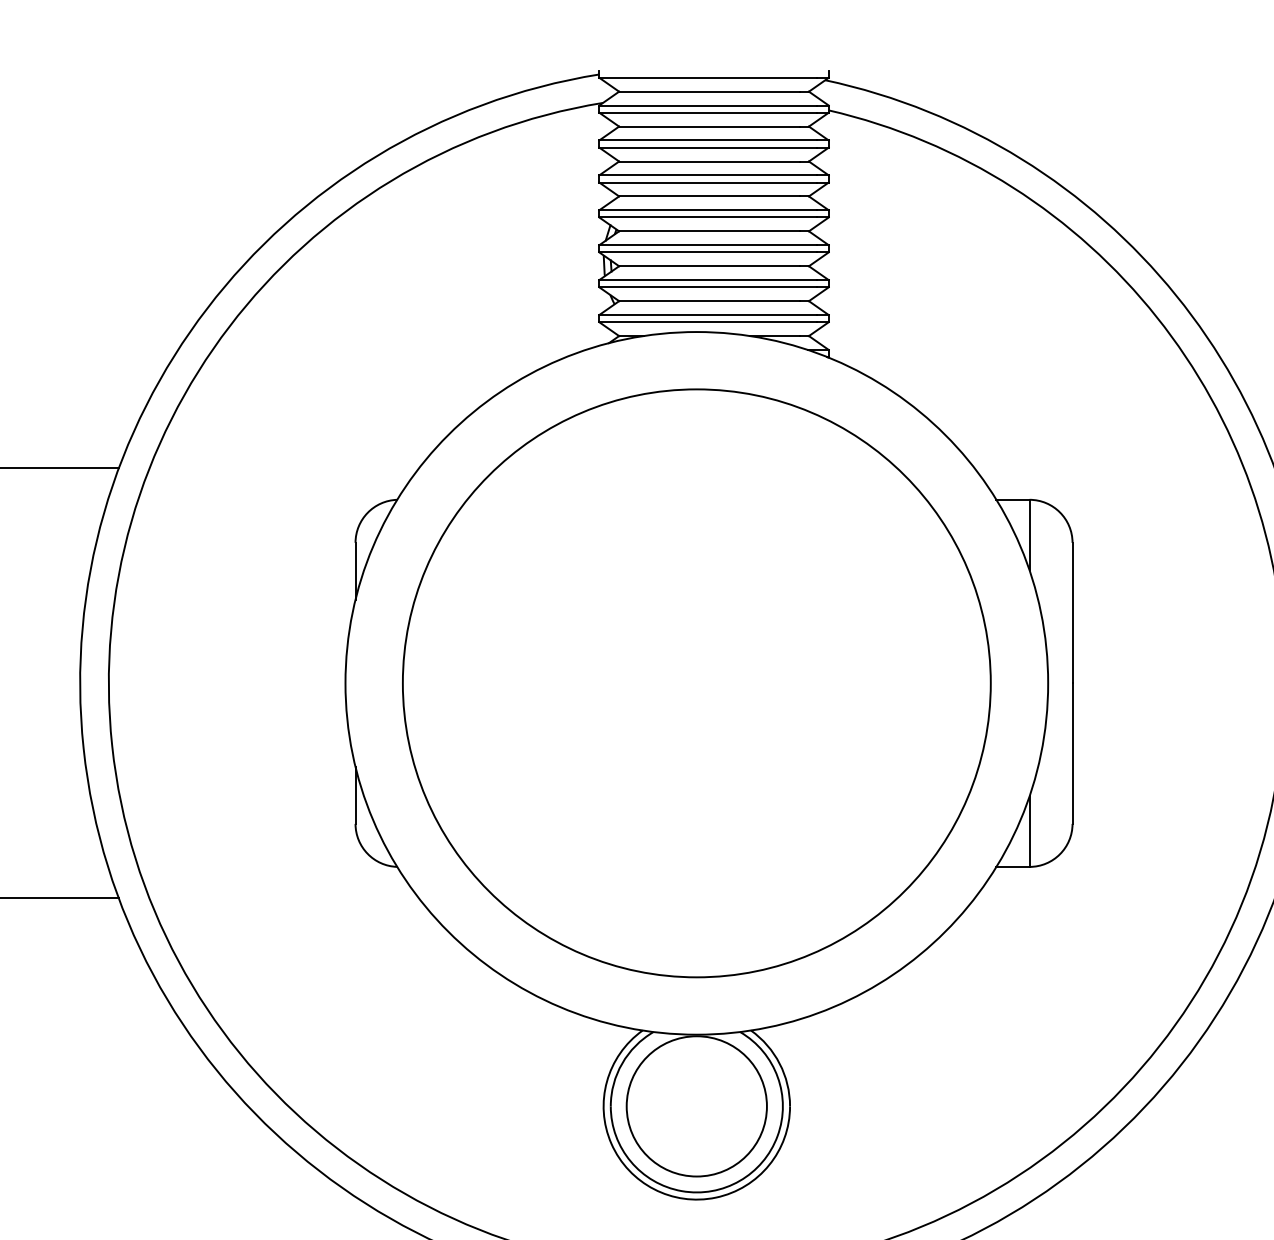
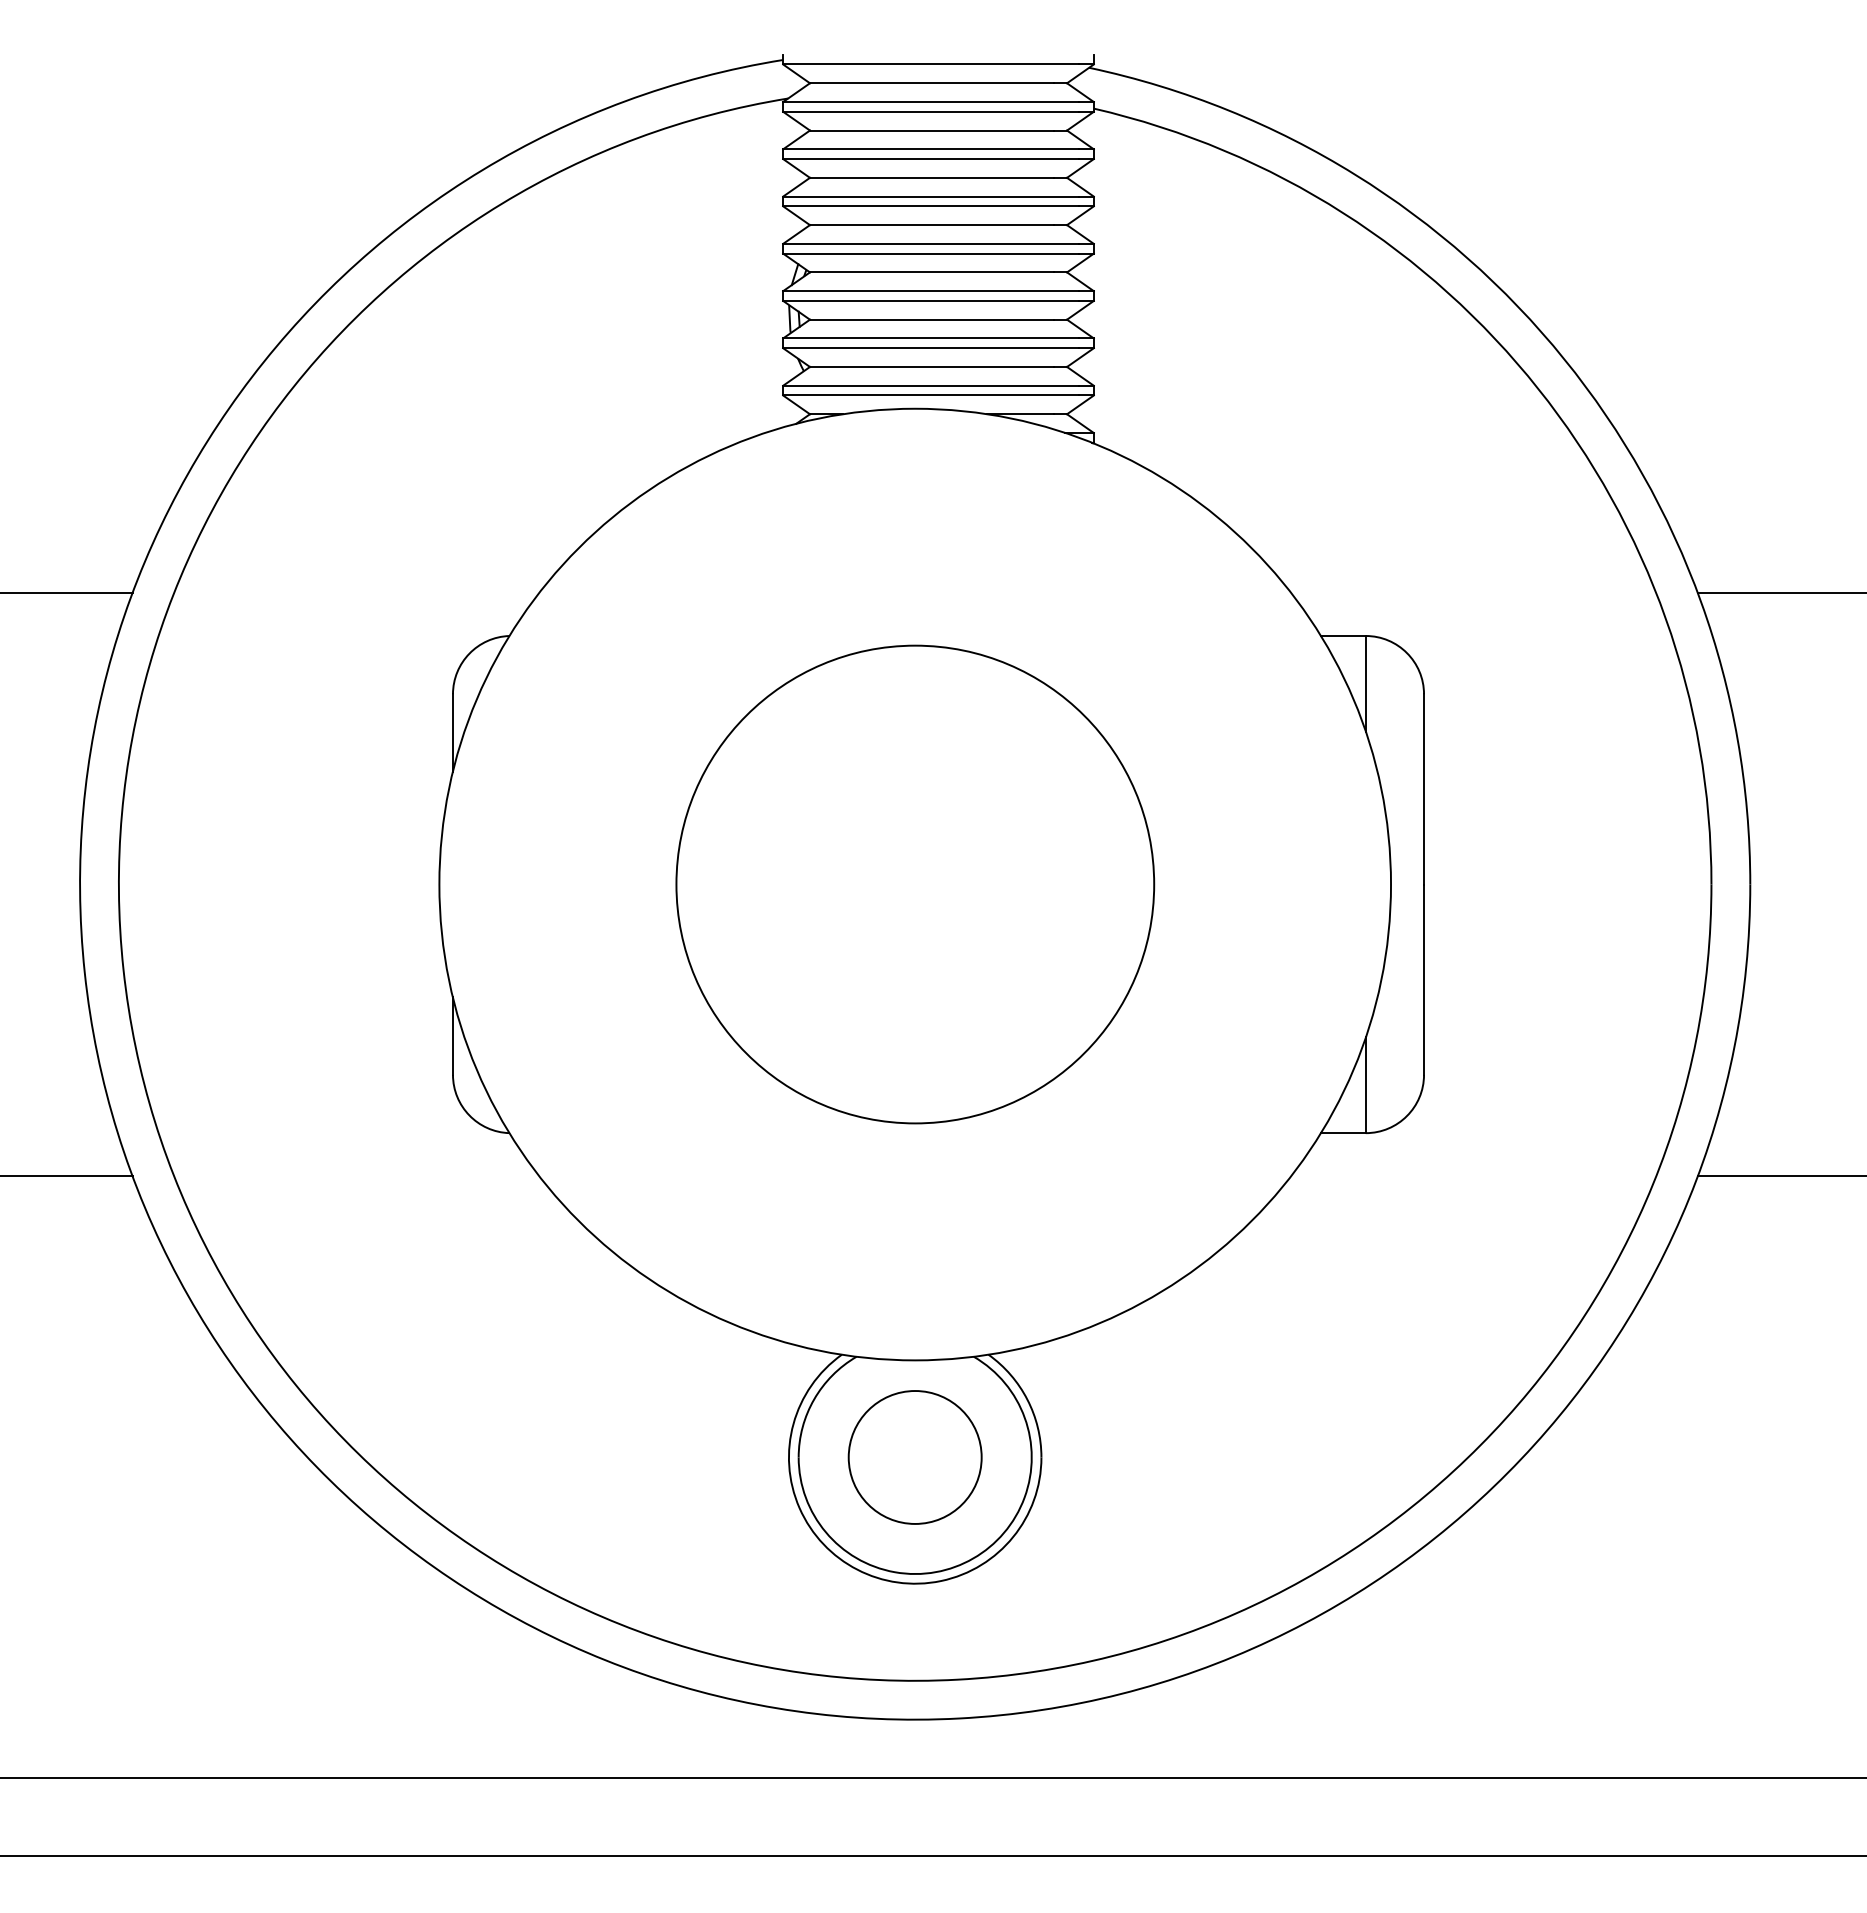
circle: (697, 683) -> (915, 884), size x0.6
circle: (697, 1106) -> (915, 1457), size x0.7

